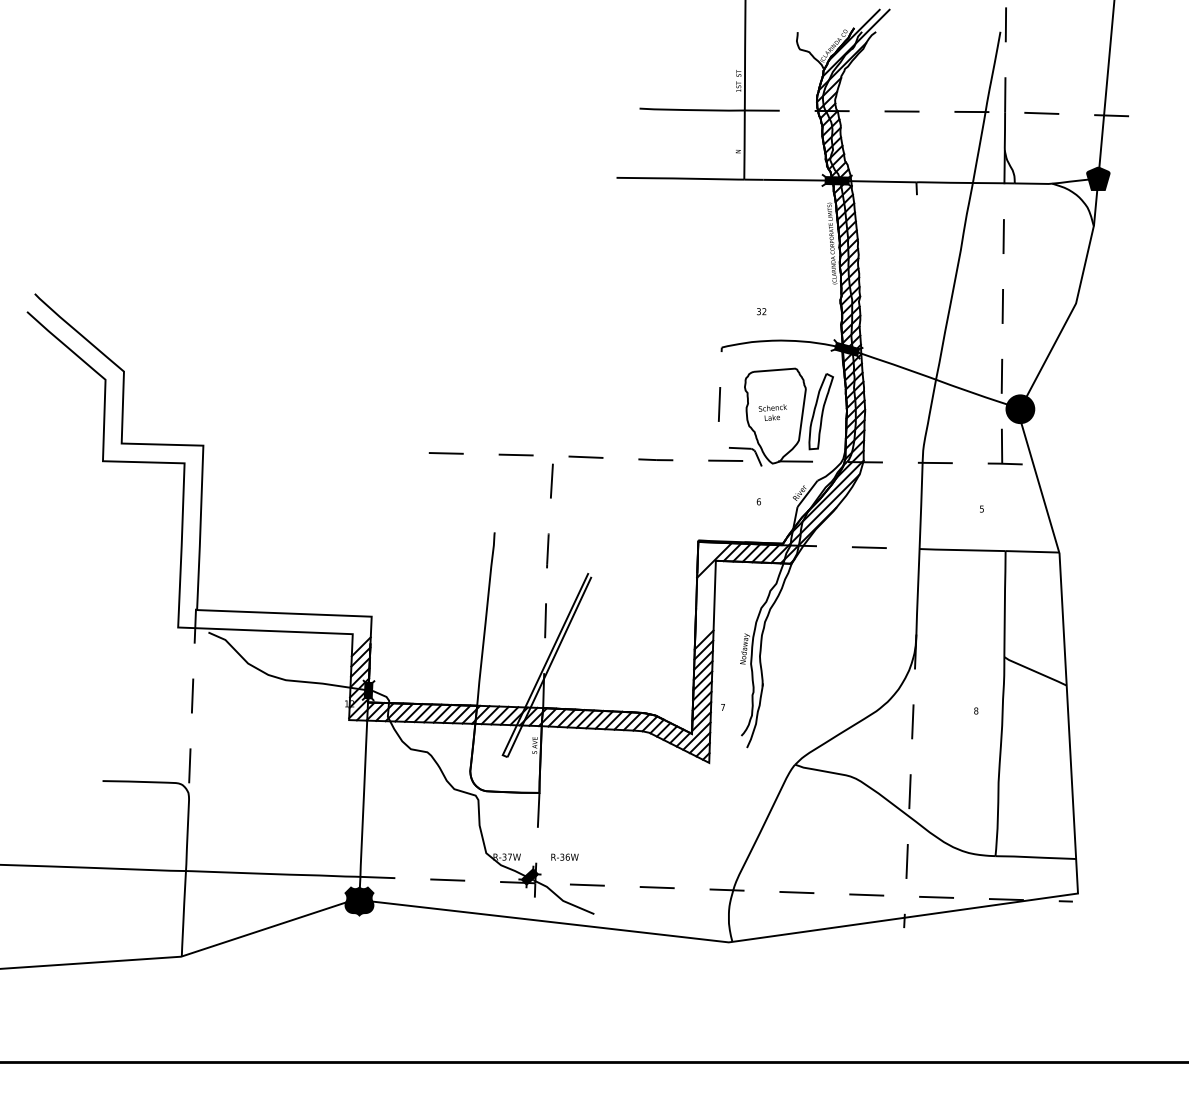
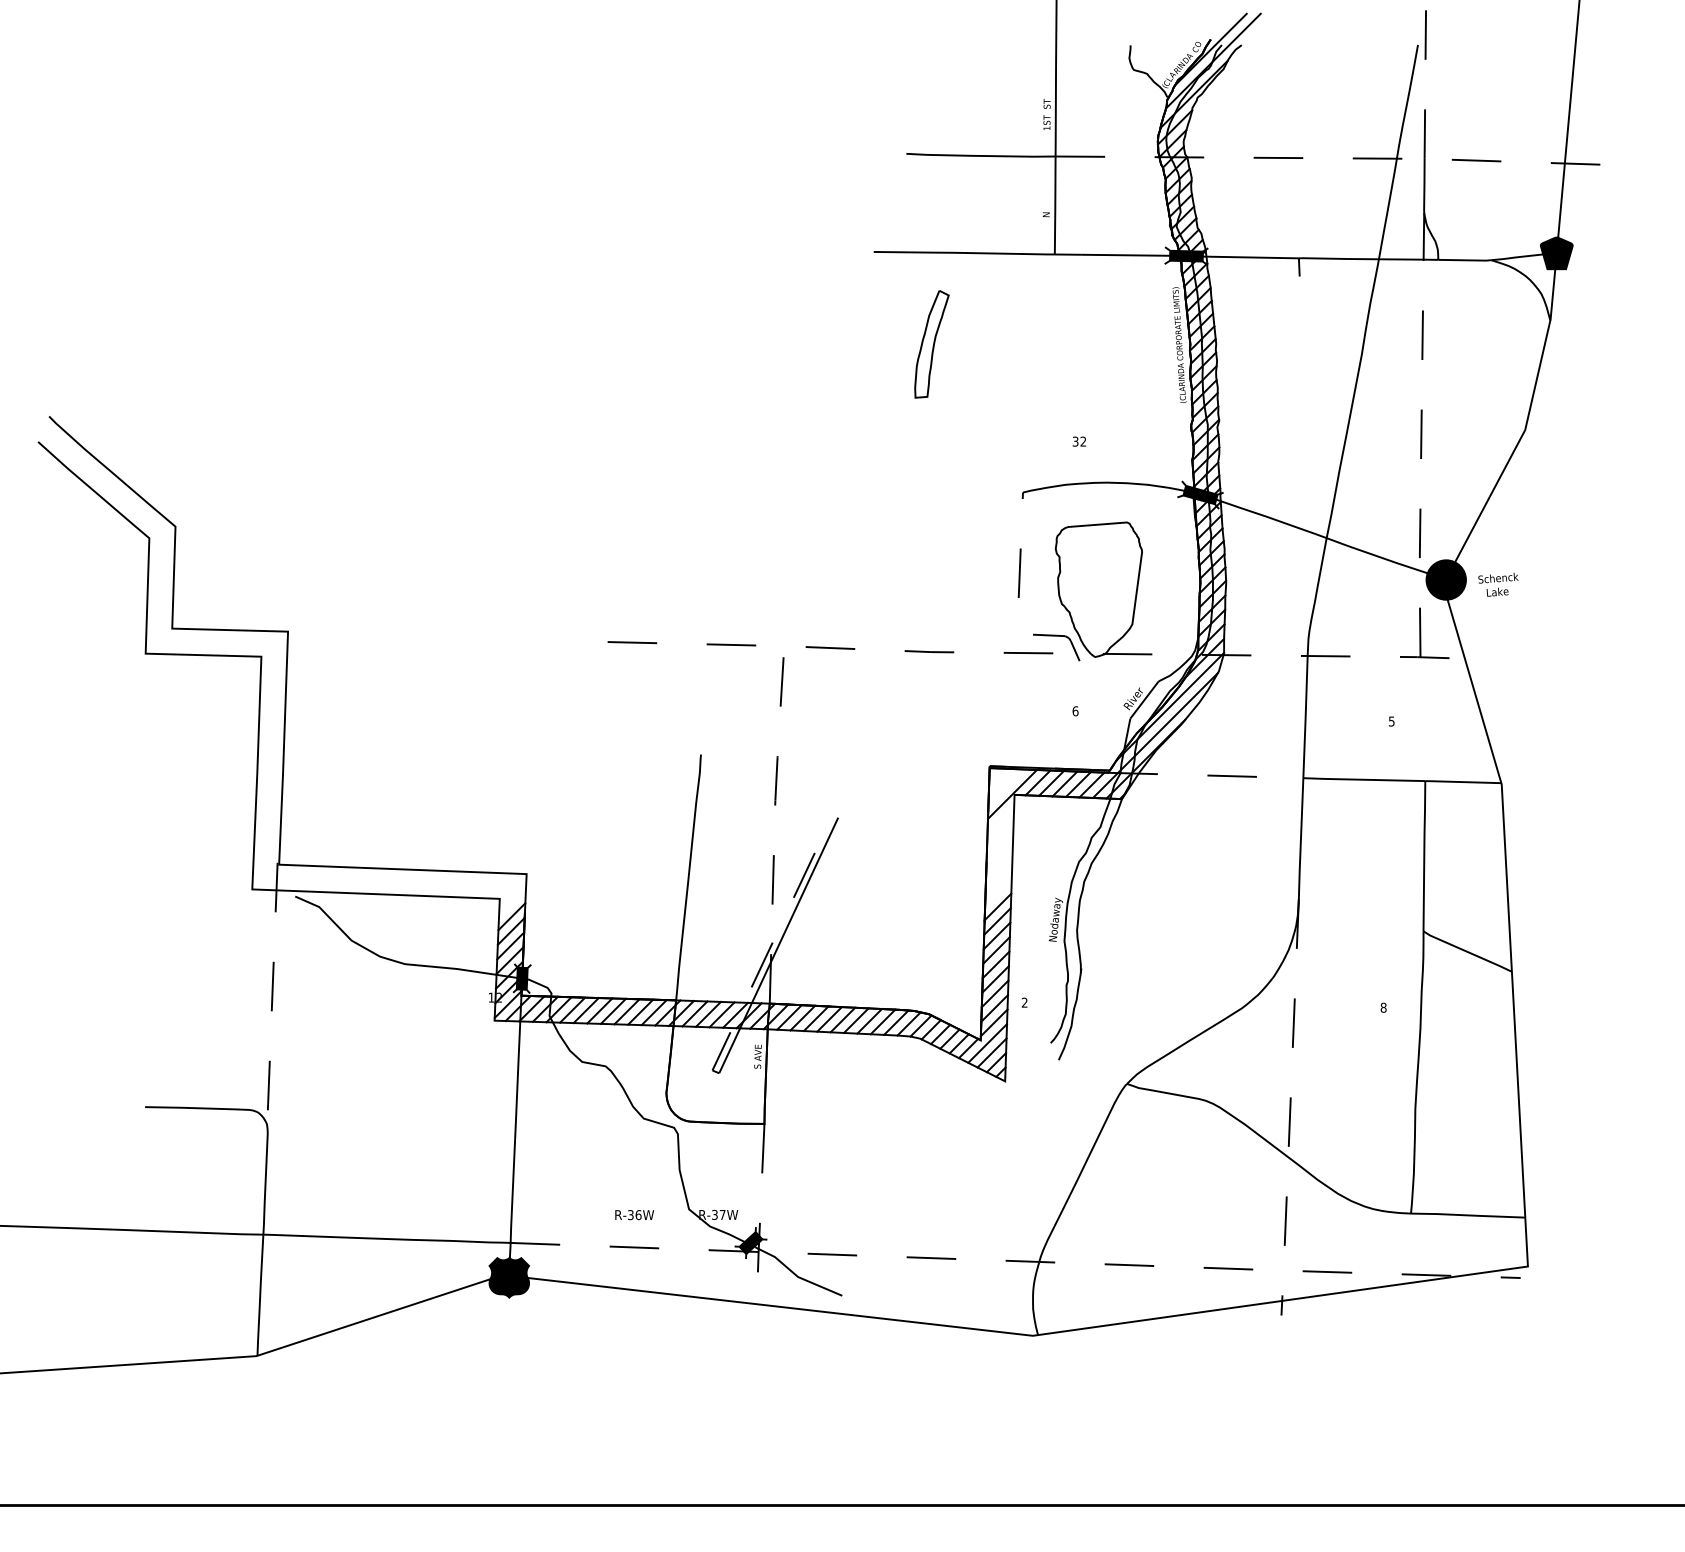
part: (820, 411) -> (931, 344), moved
text: (772, 412) -> (1498, 584), moved
line: (544, 666) -> (771, 944), solid -> dashed
text: (722, 707) -> (1024, 1002), 7 -> 2
text: (564, 857) -> (634, 1215), moved

